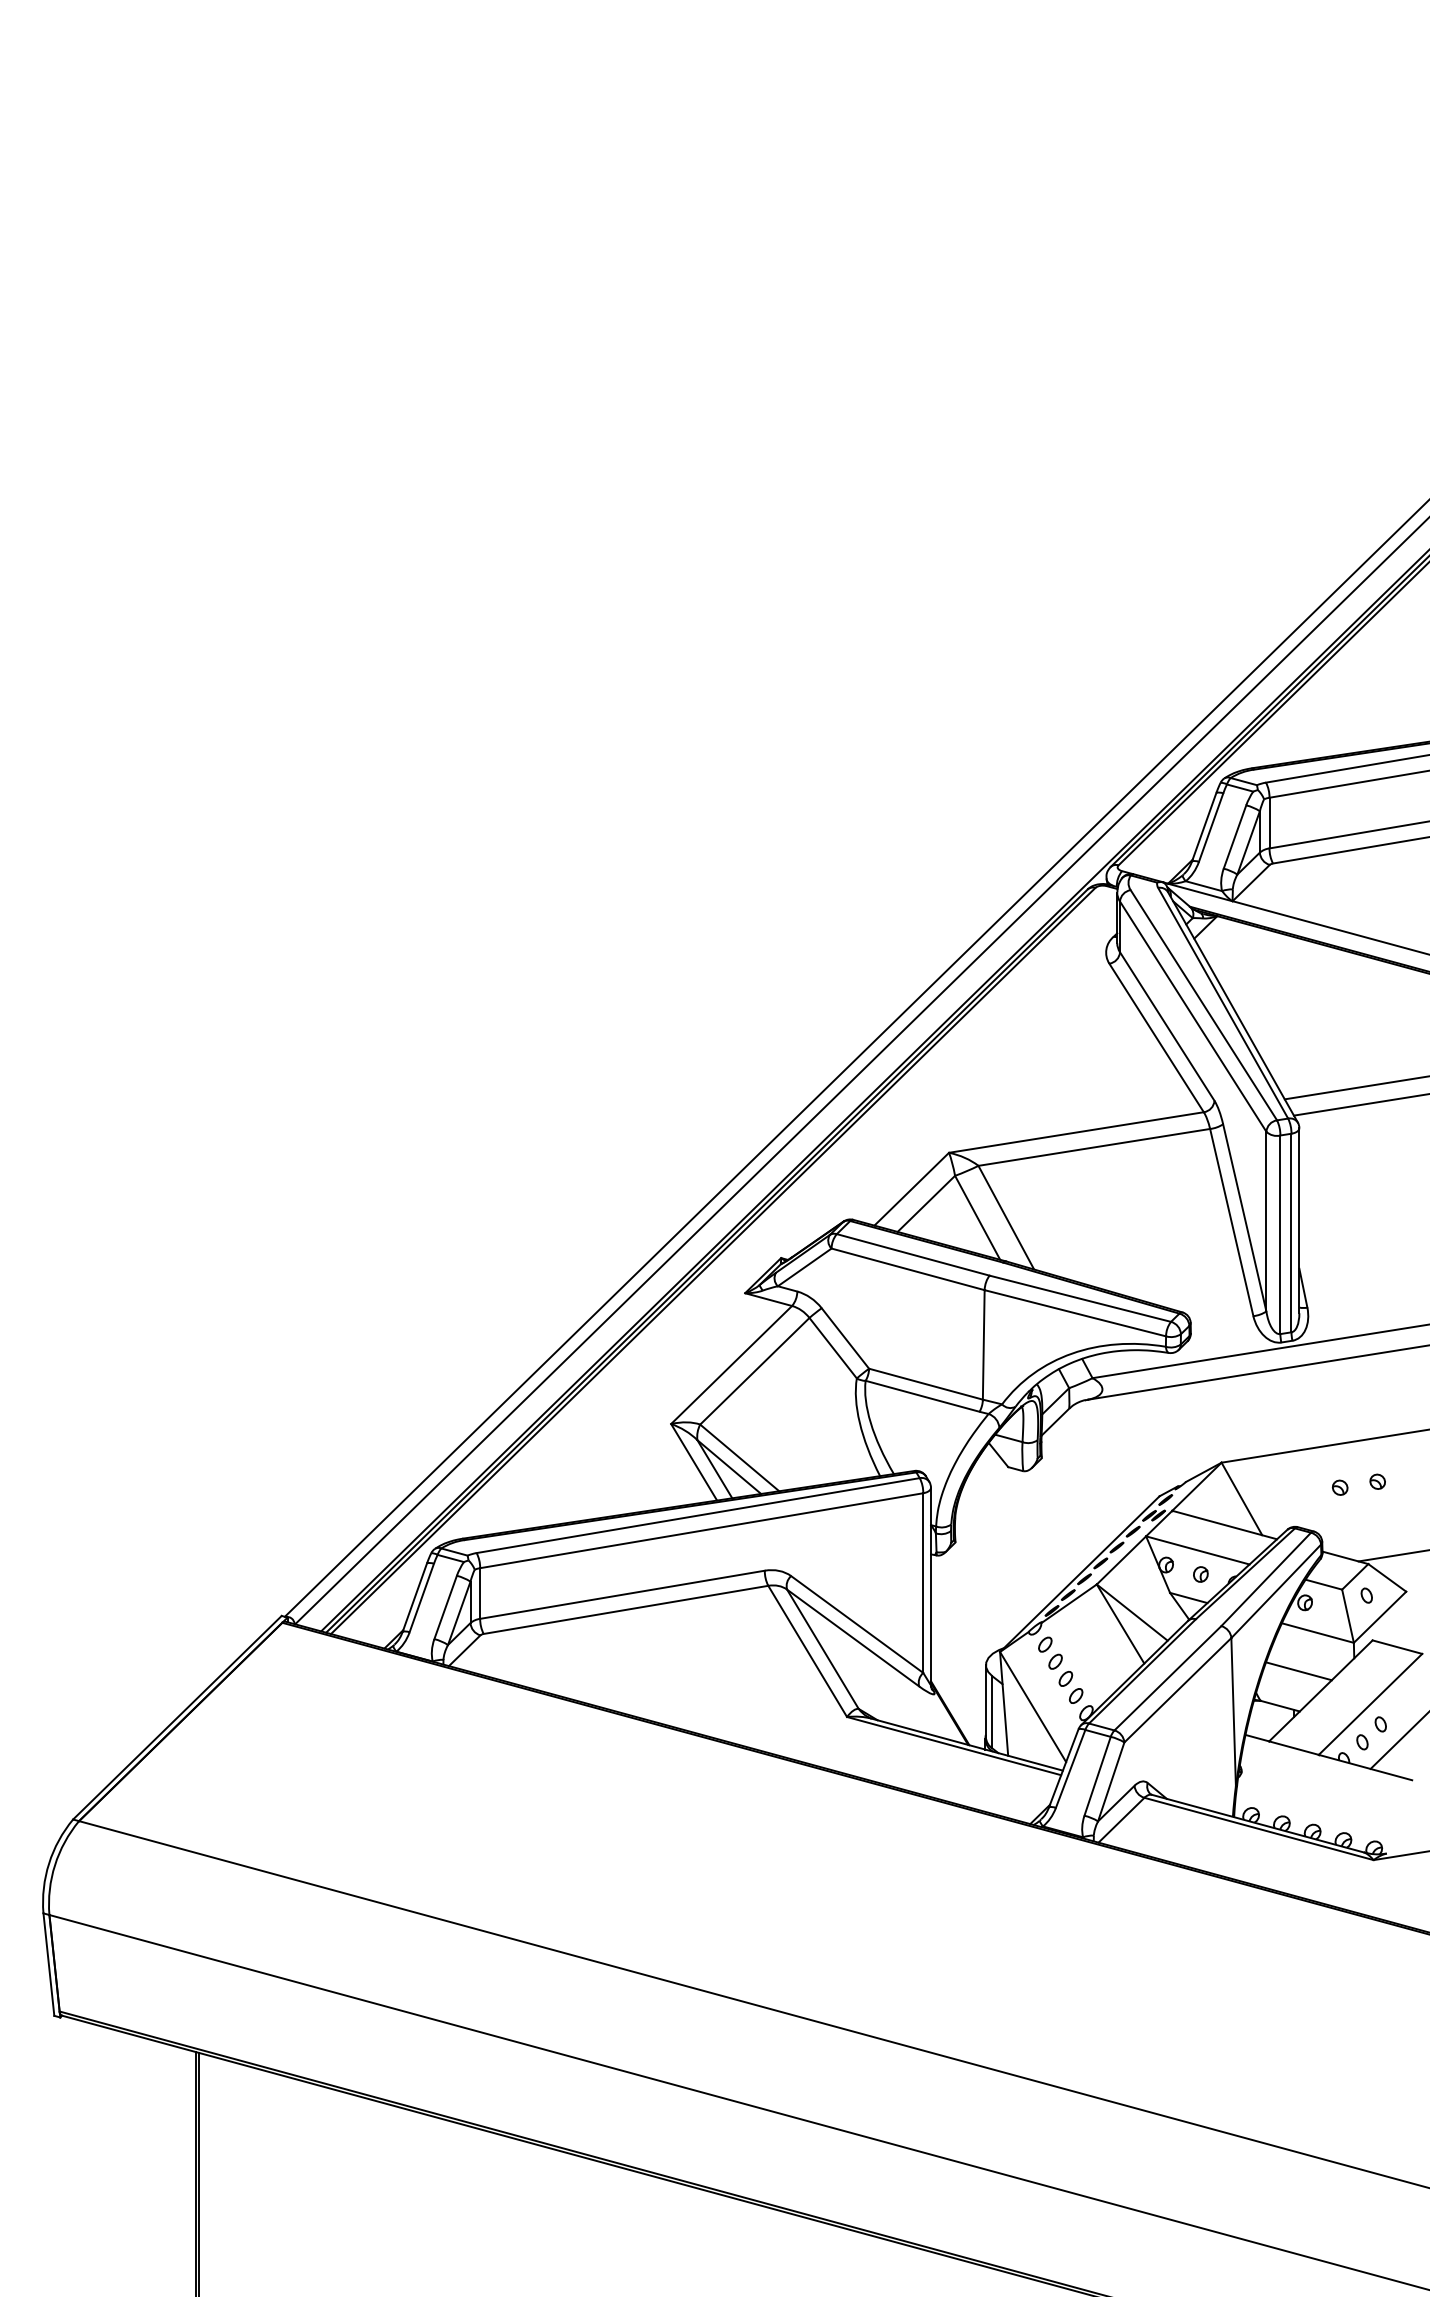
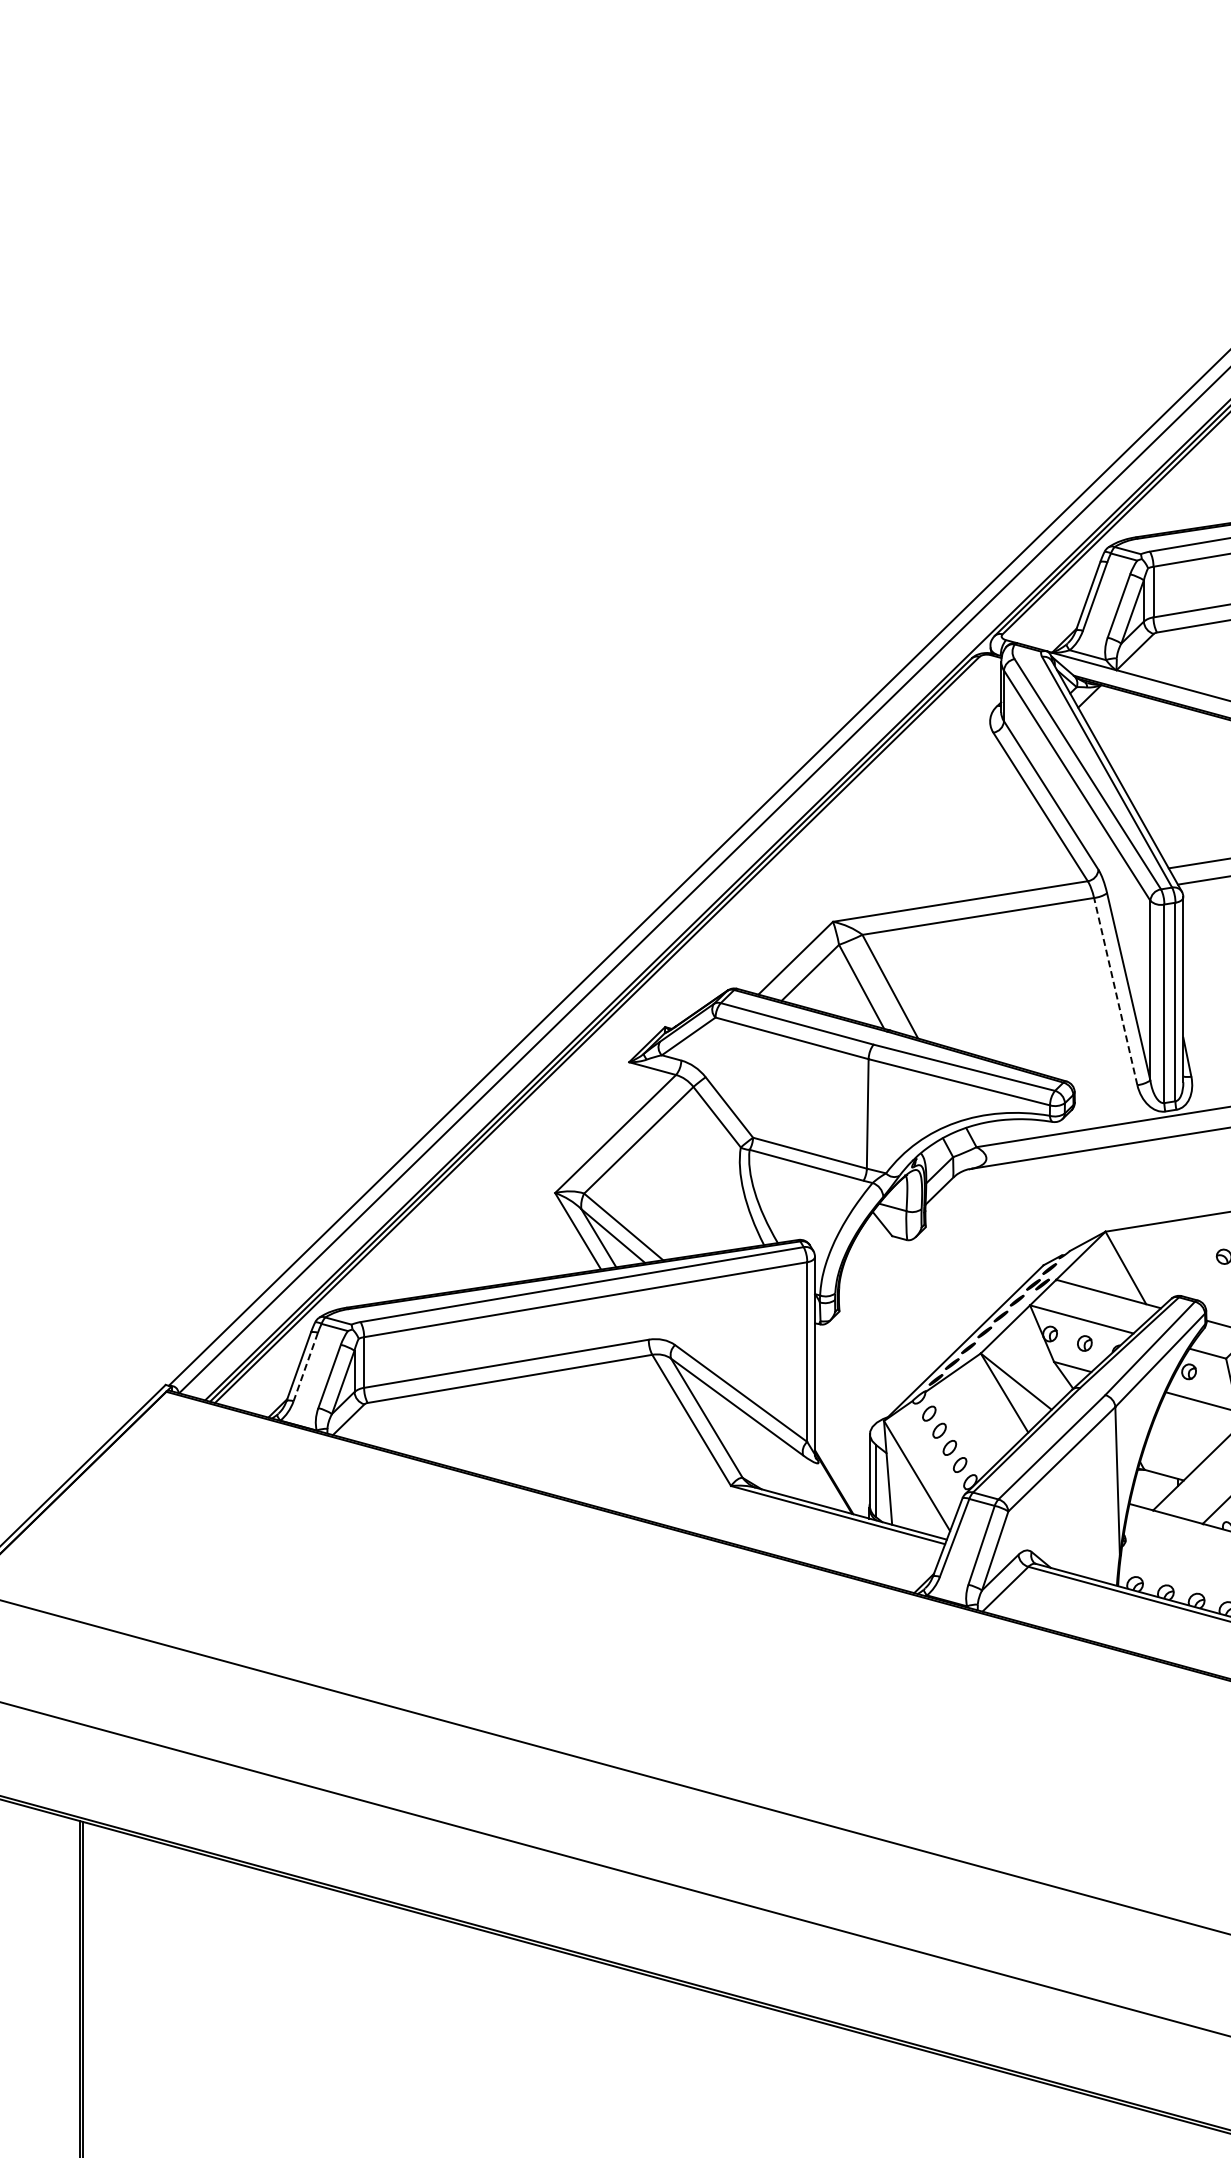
line: (1231, 1222) -> (1115, 991), solid -> dashed
line: (421, 1598) -> (305, 1367), solid -> dashed
line: (1298, 1671) -> (1182, 1440), removed

